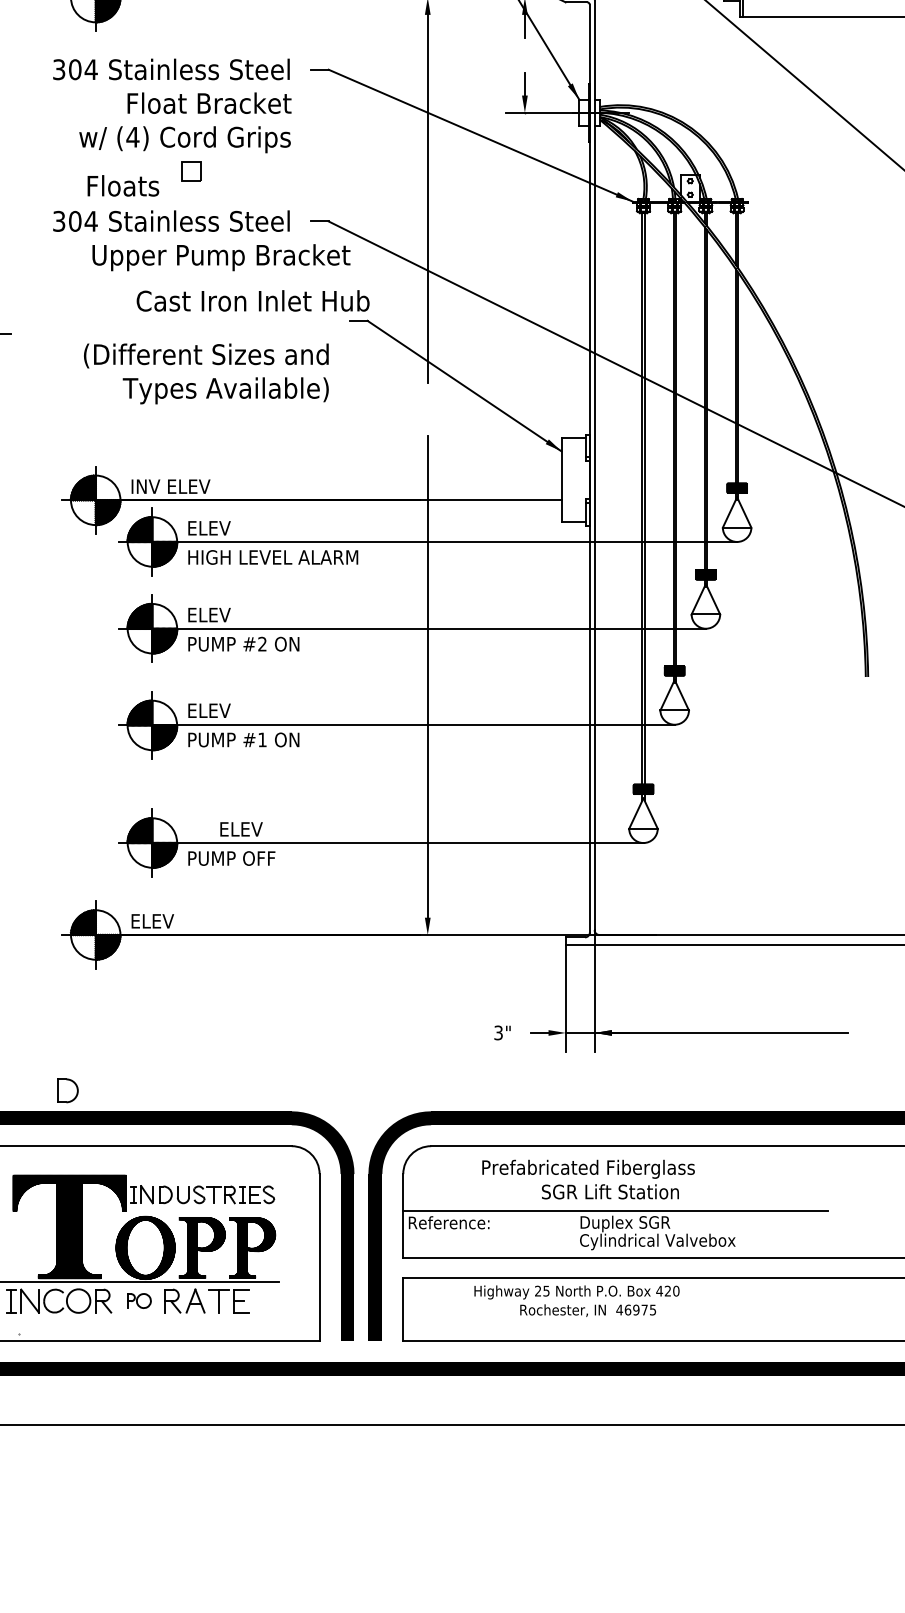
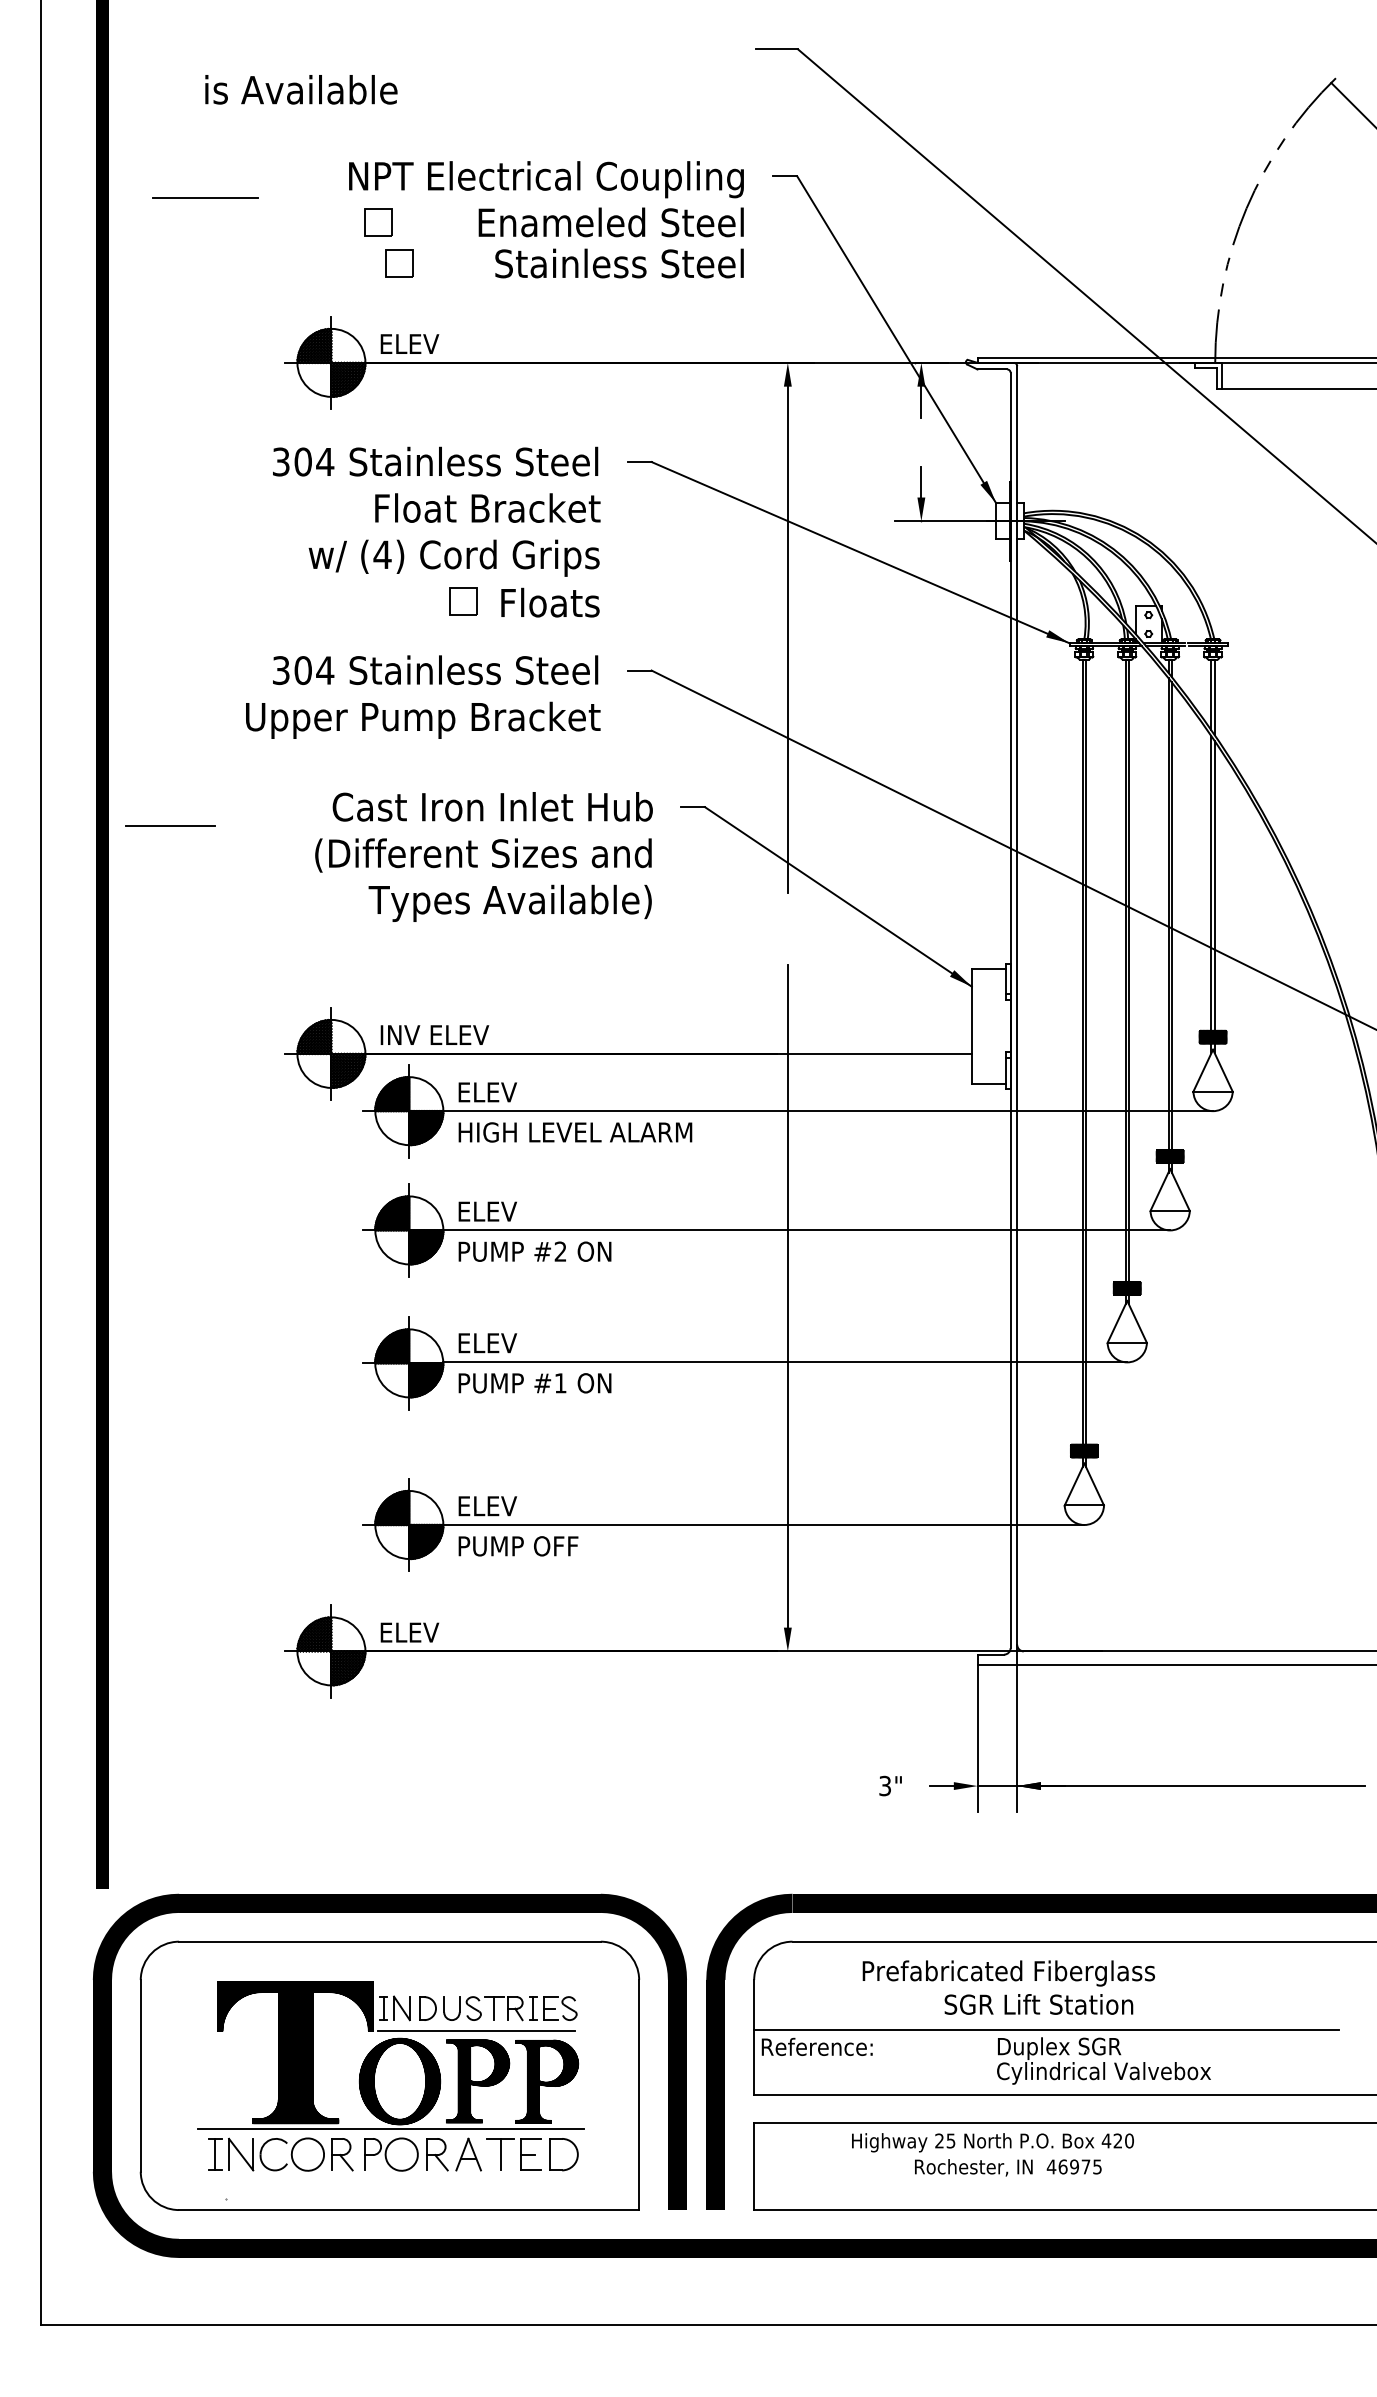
text: (123, 185) -> (550, 602), moved
text: (221, 257) -> (423, 719), moved
text: (252, 300) -> (492, 806), moved
text: (241, 829) -> (487, 1506), moved
part: (67, 1090) -> (563, 2154), moved
line: (201, 1210) -> (476, 2030), added
part: (139, 1301) -> (391, 2154), size x1.67

